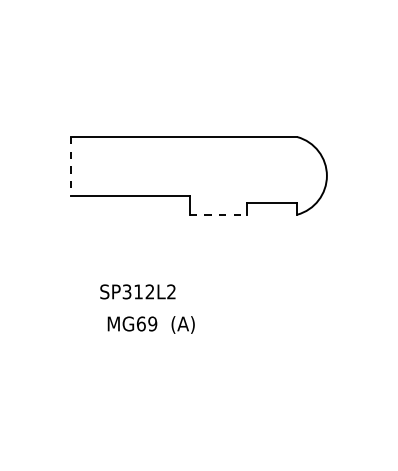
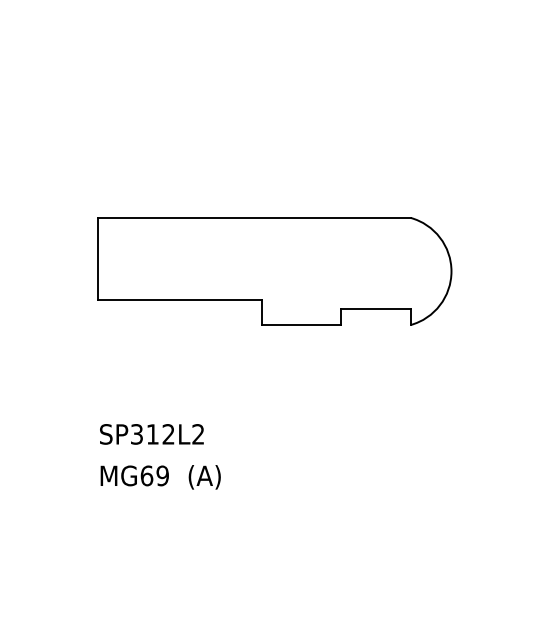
line: (71, 166) -> (98, 258), dashed -> solid
line: (218, 214) -> (301, 324), dashed -> solid
text: (137, 291) -> (151, 433), moved
text: (150, 324) -> (159, 476), moved

